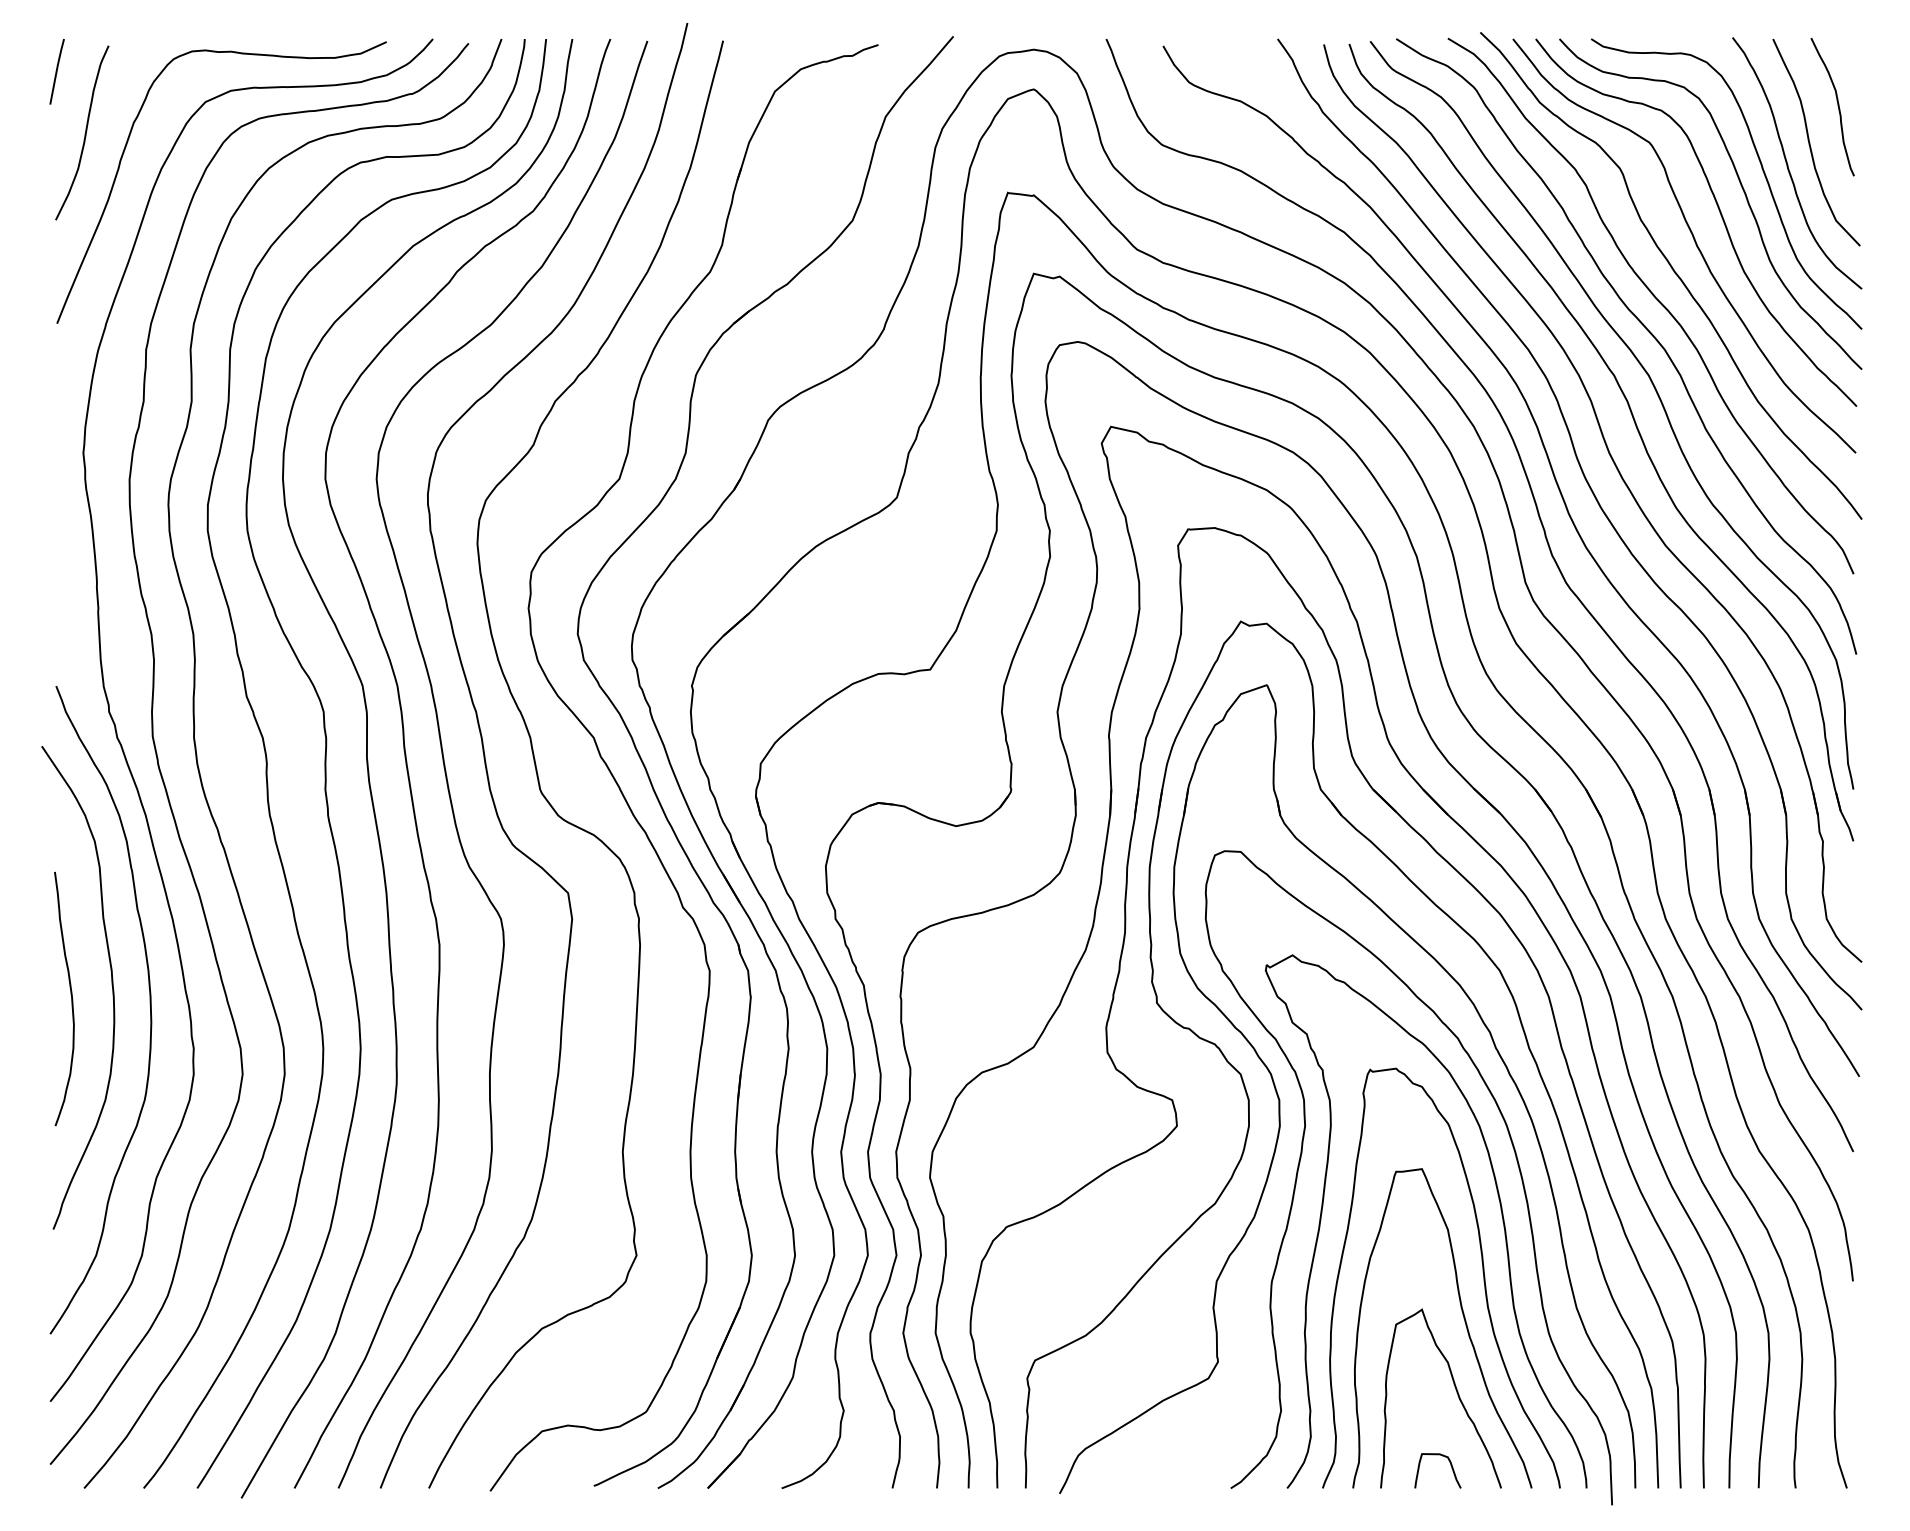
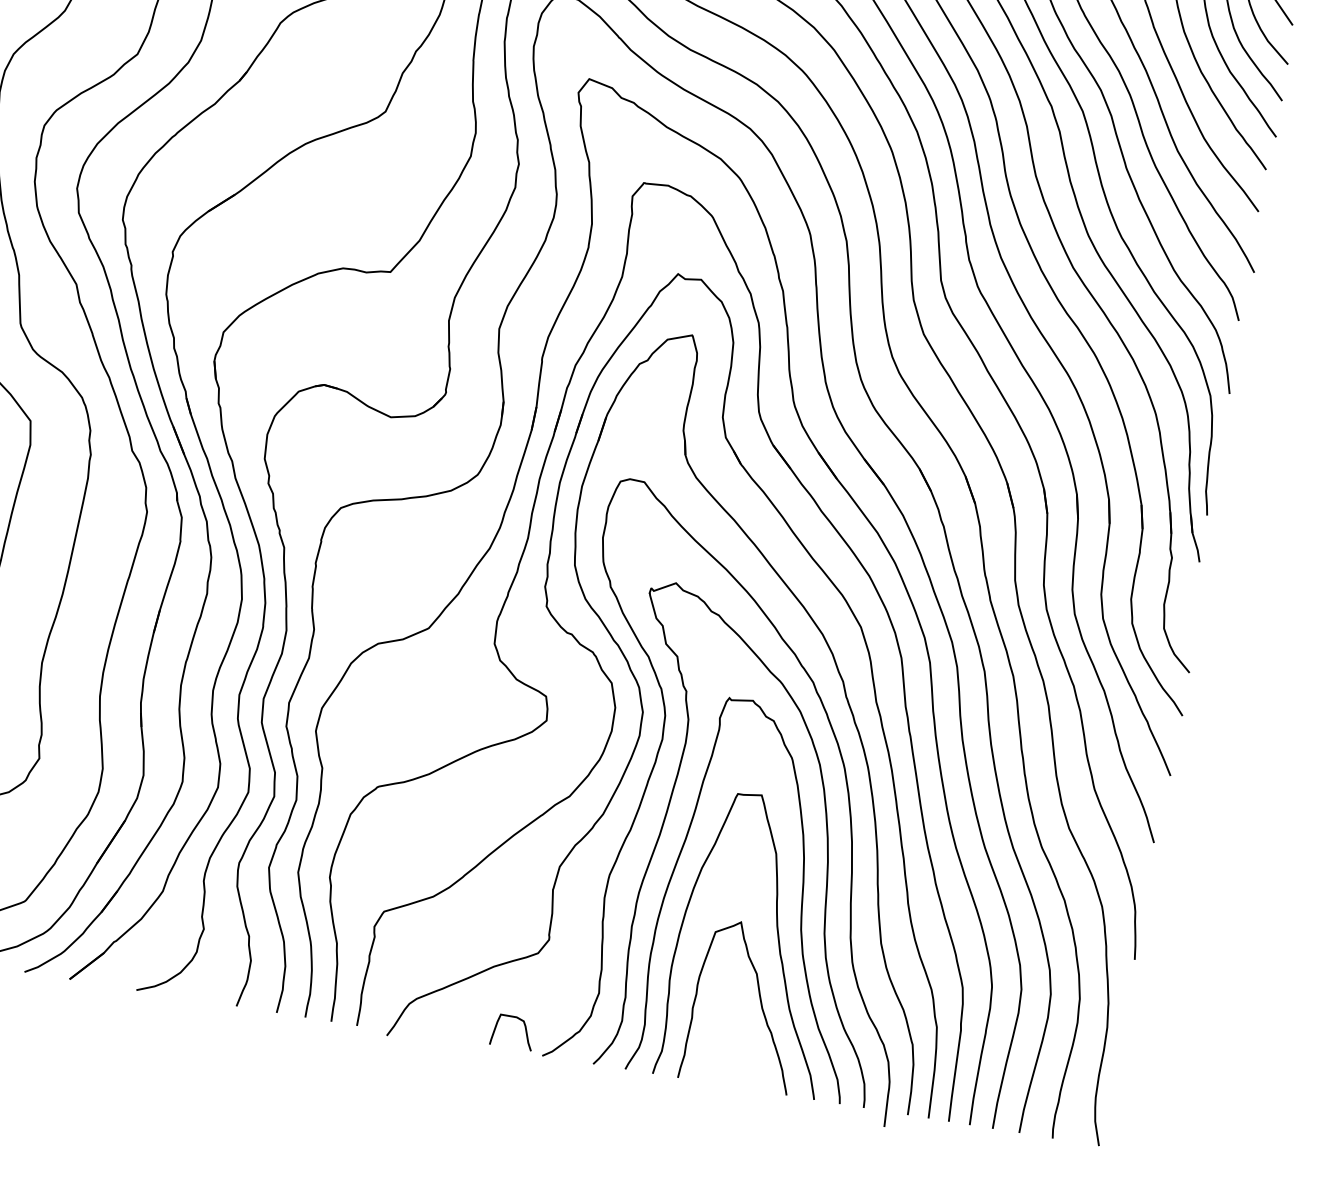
curve: (1450, 1465) -> (524, 1029), moved

